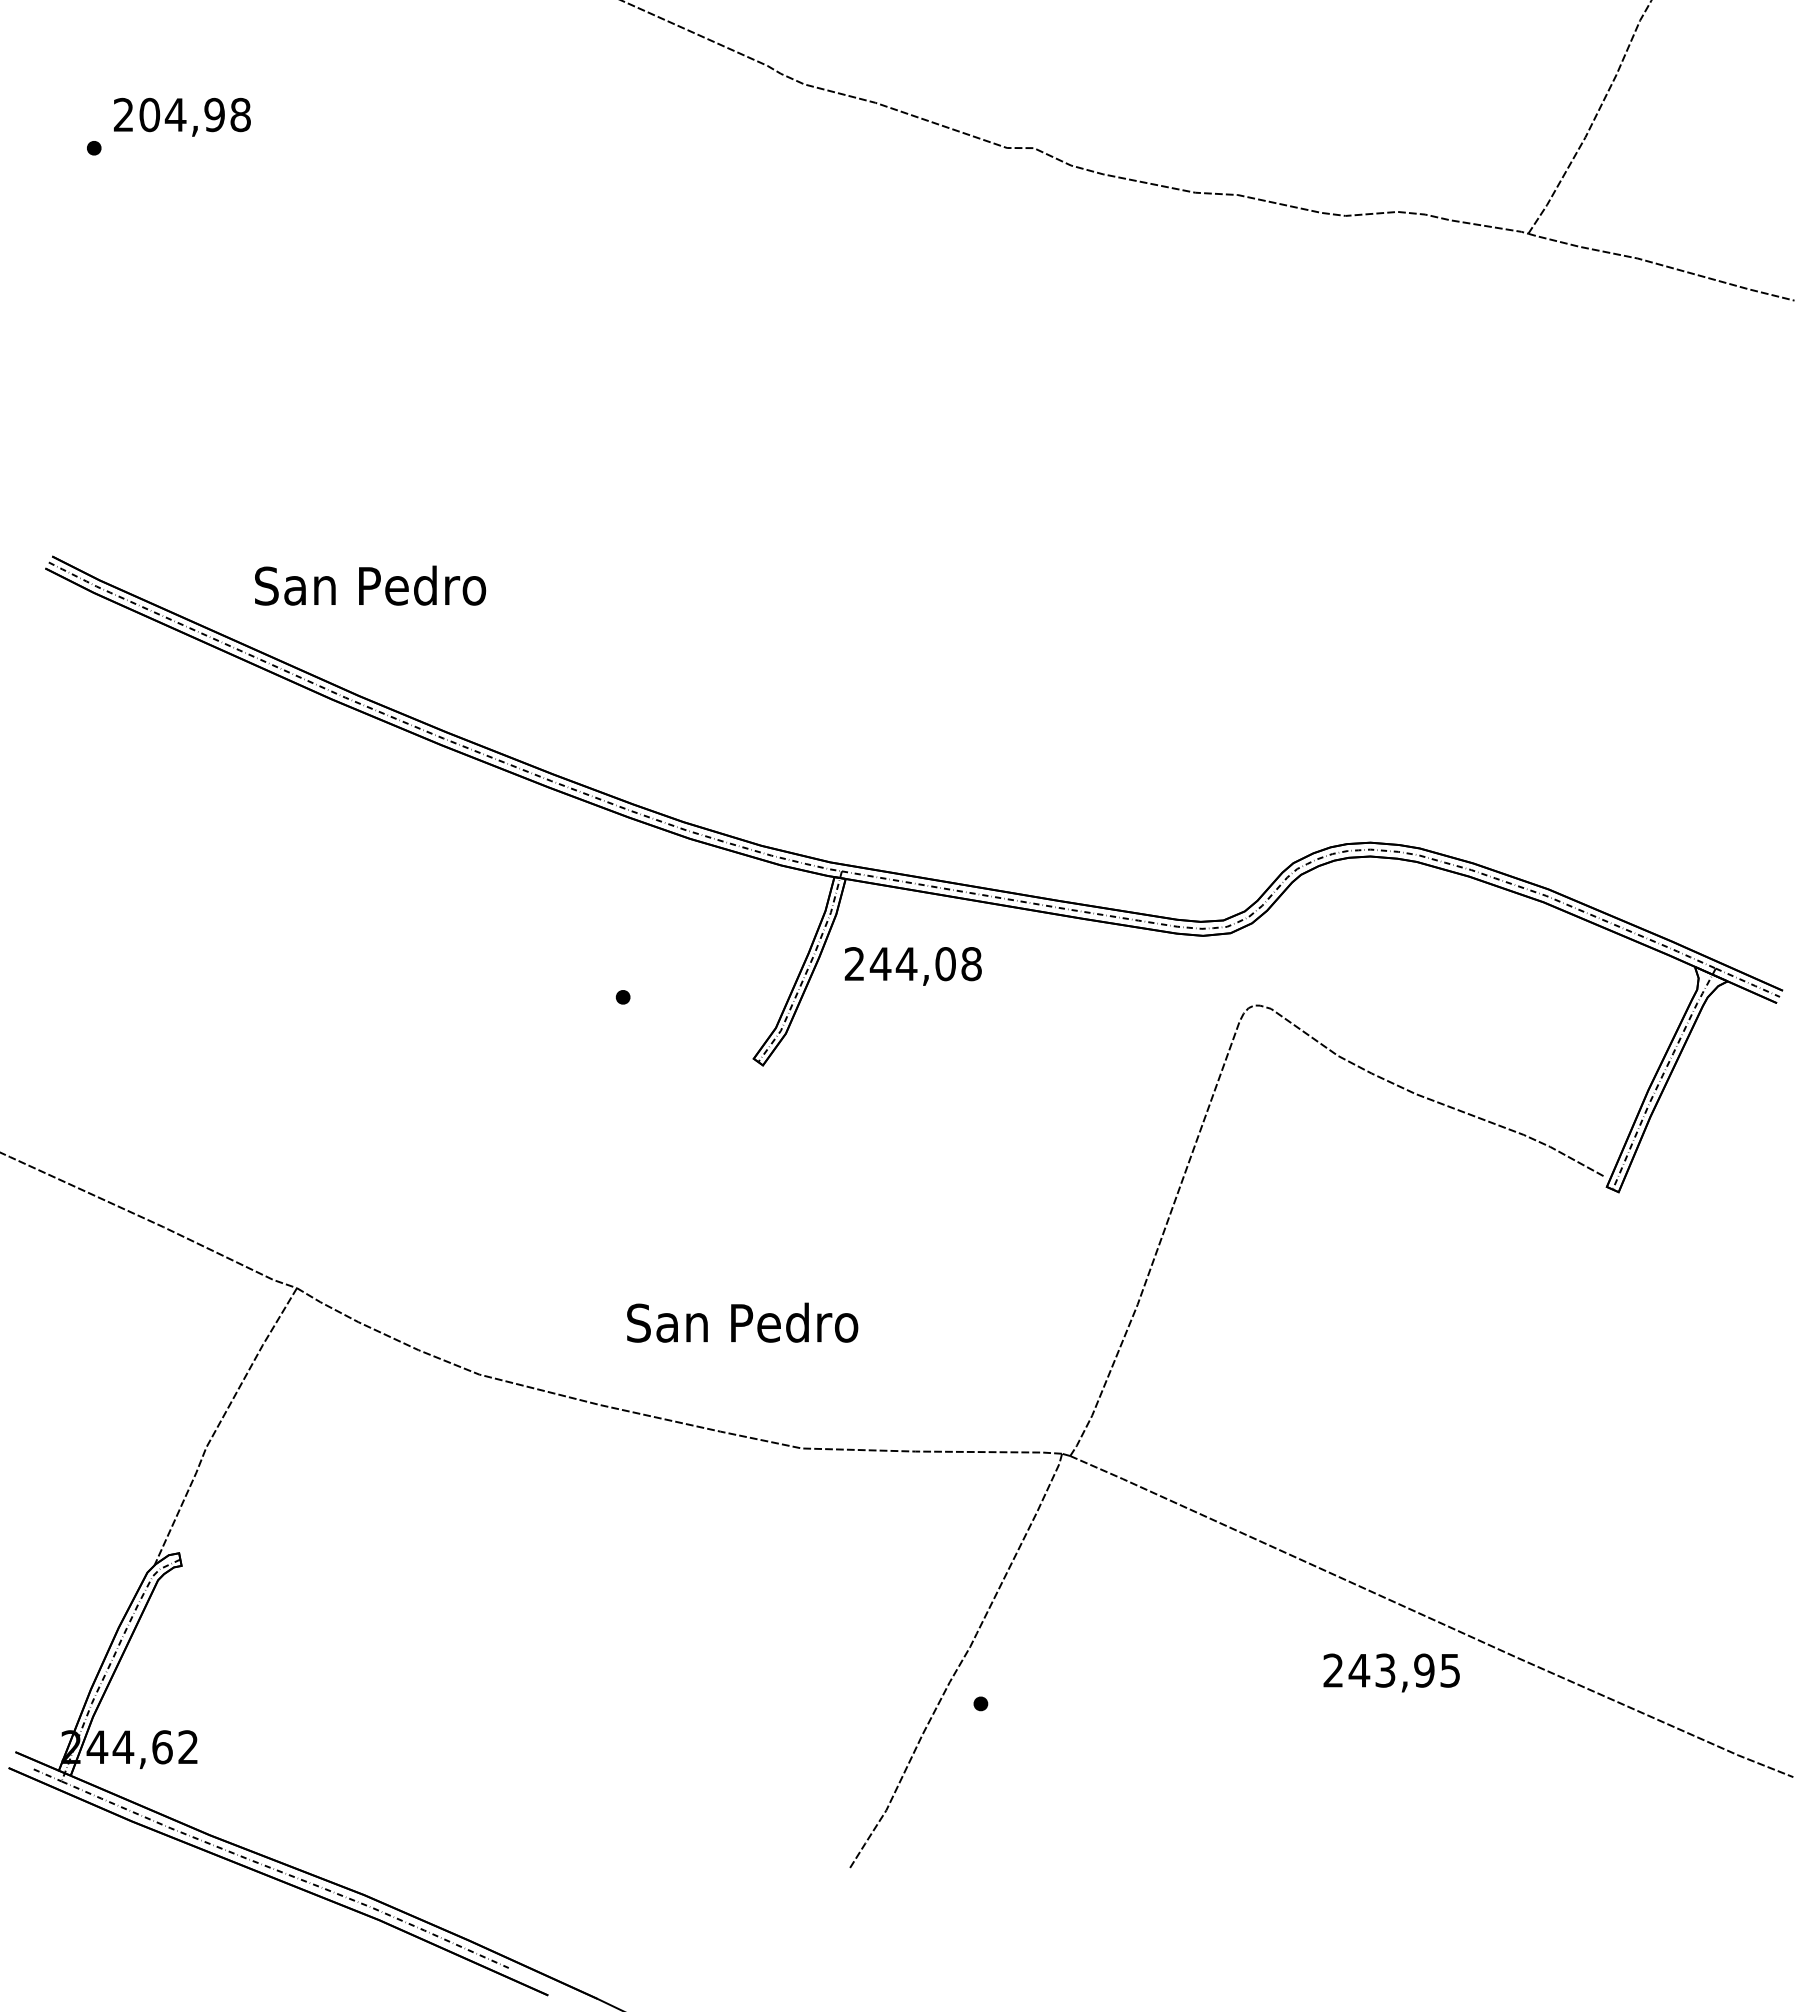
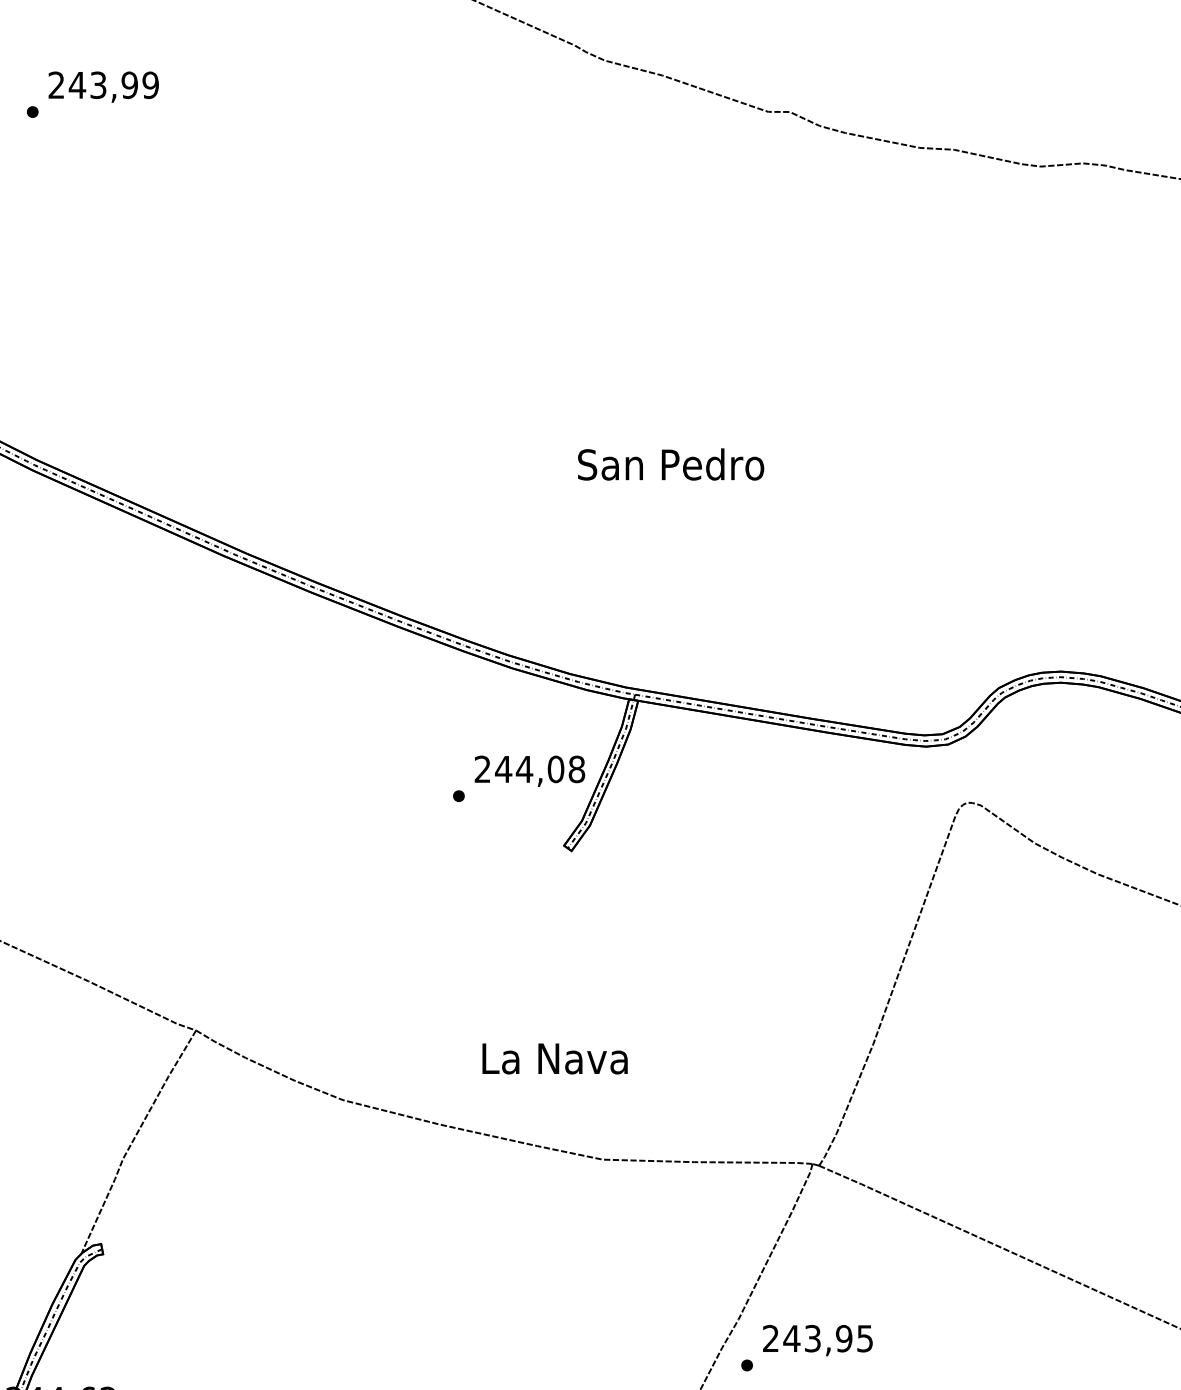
text: (194, 114) -> (113, 84), 204,98 -> 243,99
text: (370, 585) -> (671, 464), moved
text: (912, 966) -> (529, 771), moved
text: (742, 1322) -> (555, 1058), San Pedro -> La Nava
text: (1391, 1672) -> (817, 1340), moved

